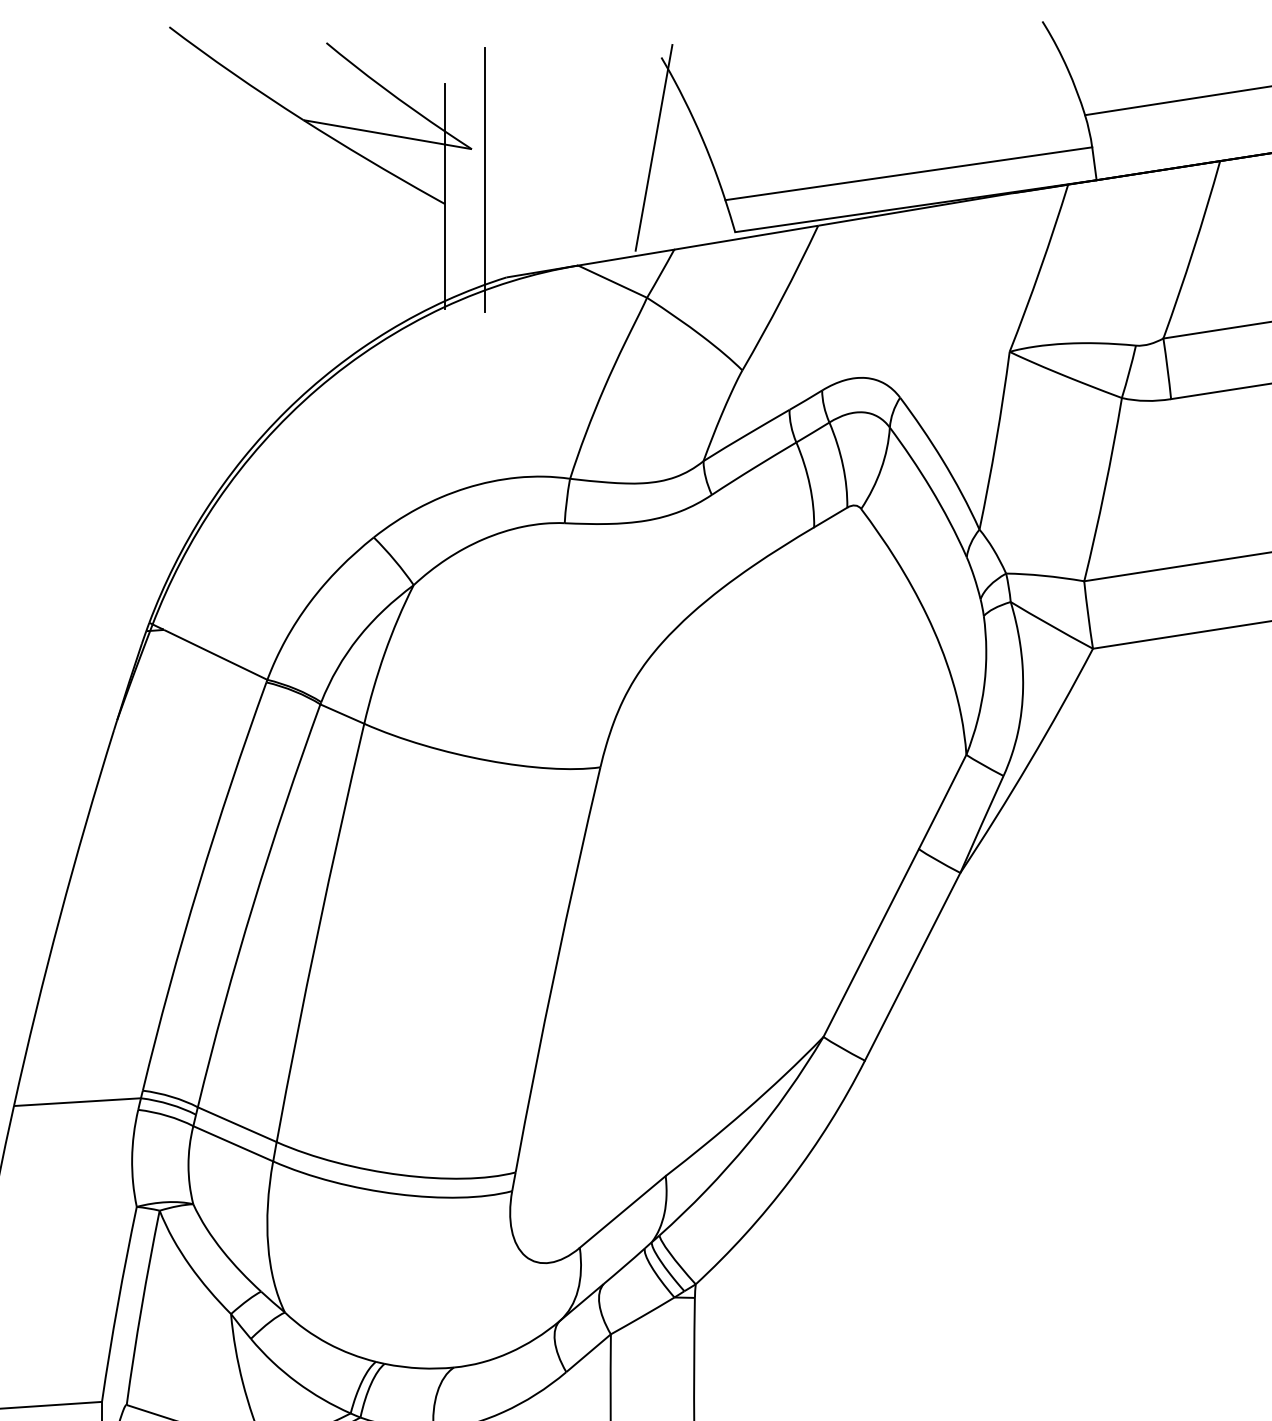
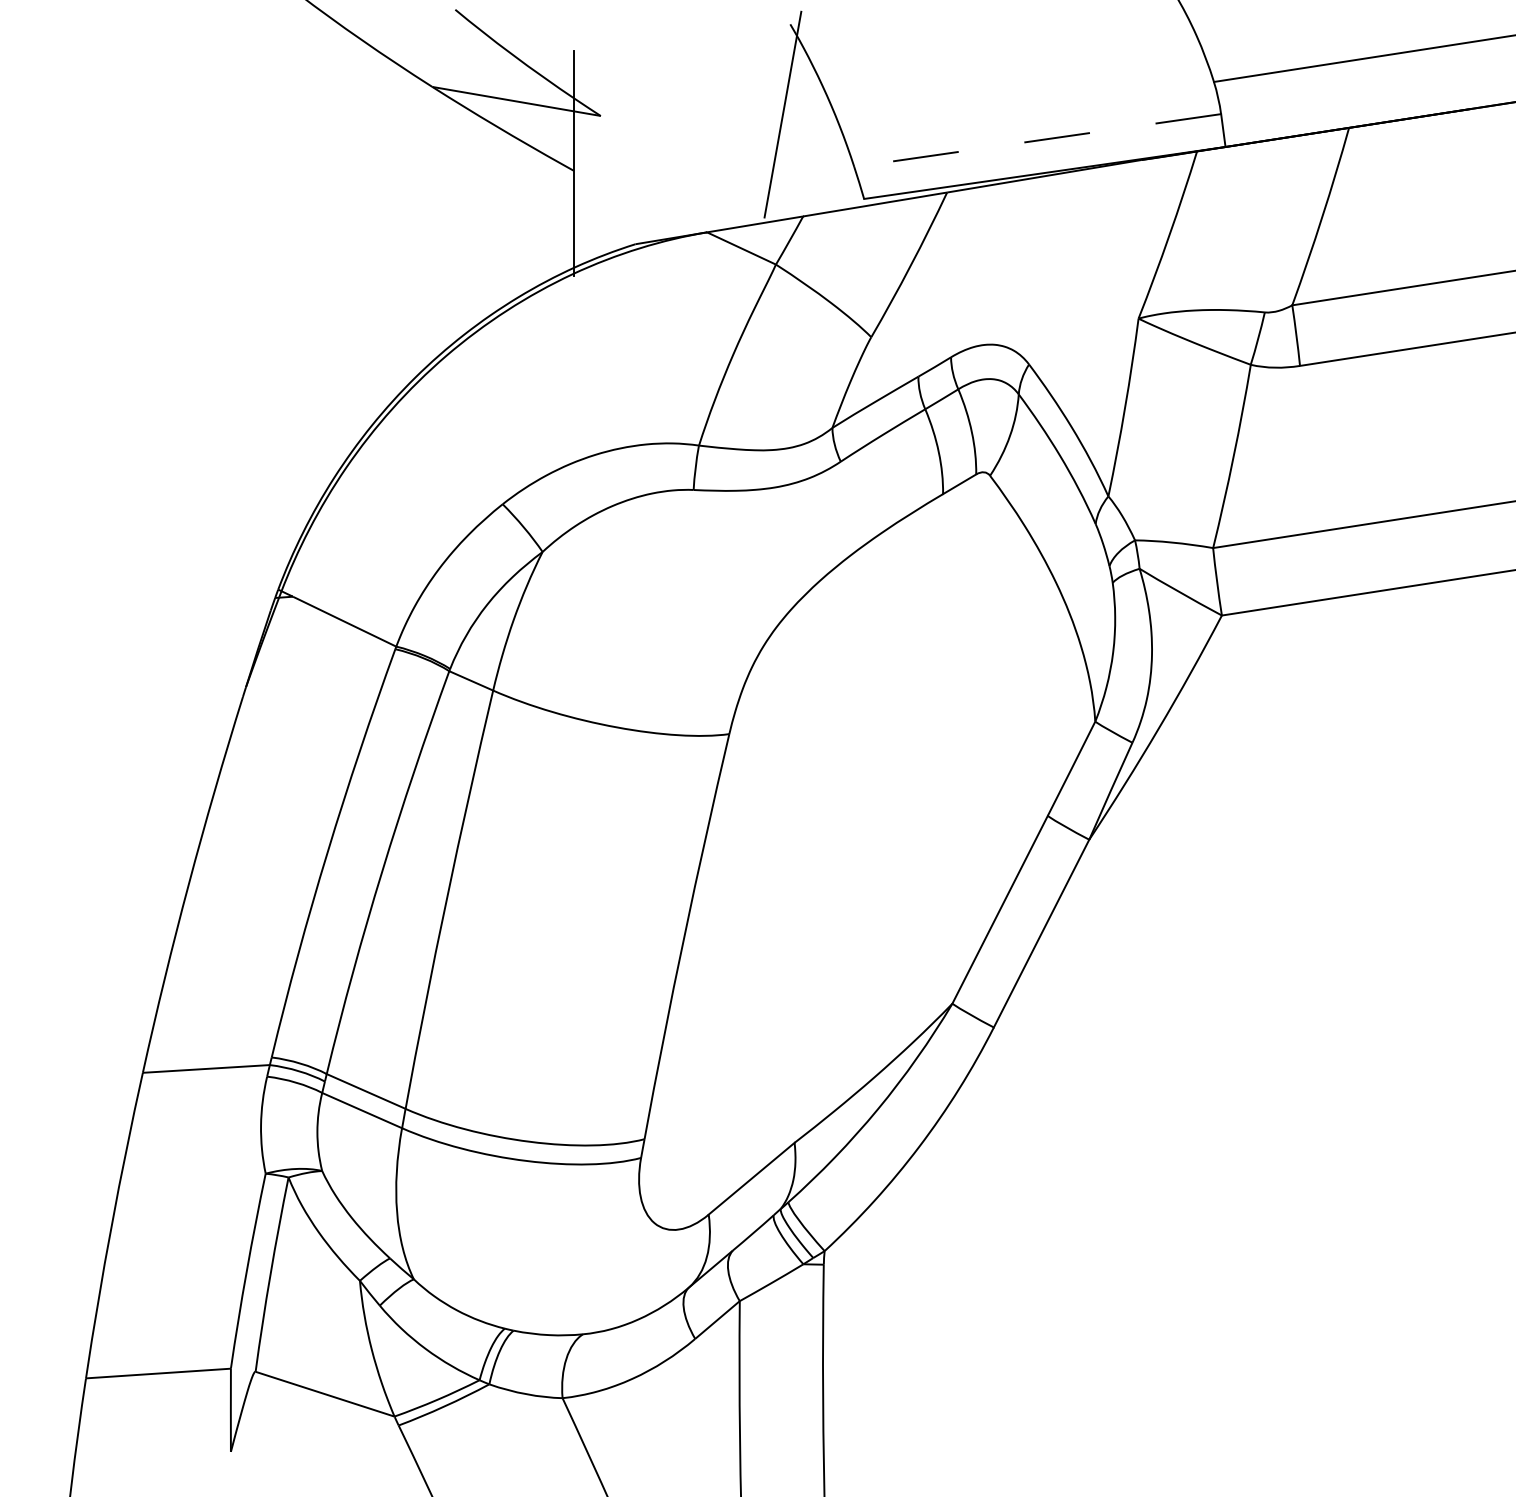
line: (908, 173) -> (1037, 140), solid -> dashed
line: (484, 179) -> (613, 146), removed

